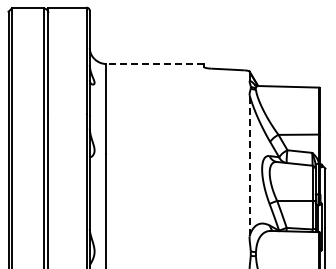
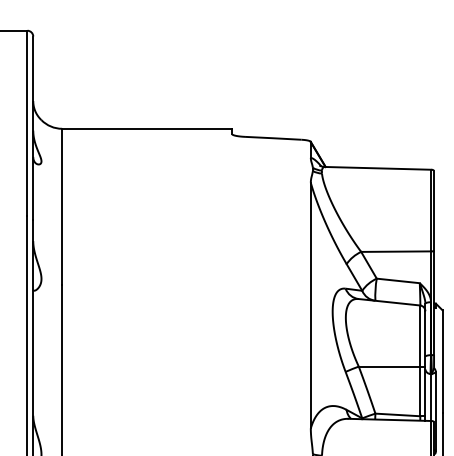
line: (155, 64) -> (147, 129), dashed -> solid
line: (249, 165) -> (310, 305), dashed -> solid

